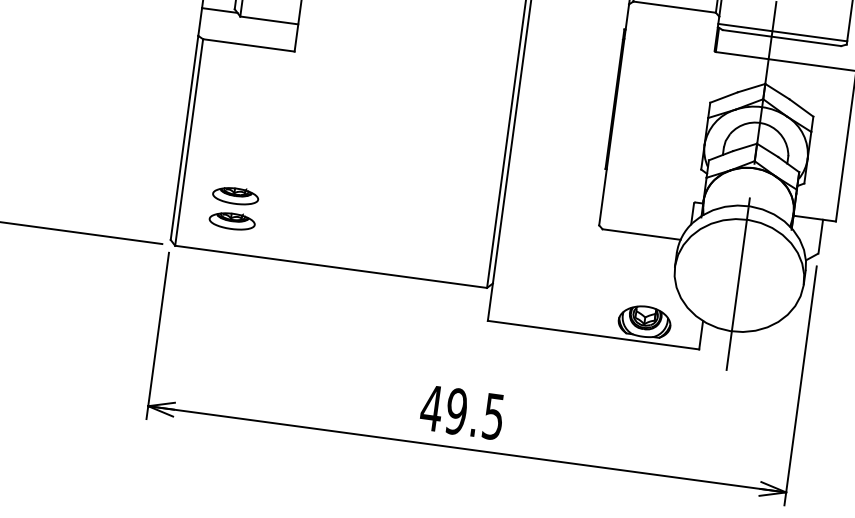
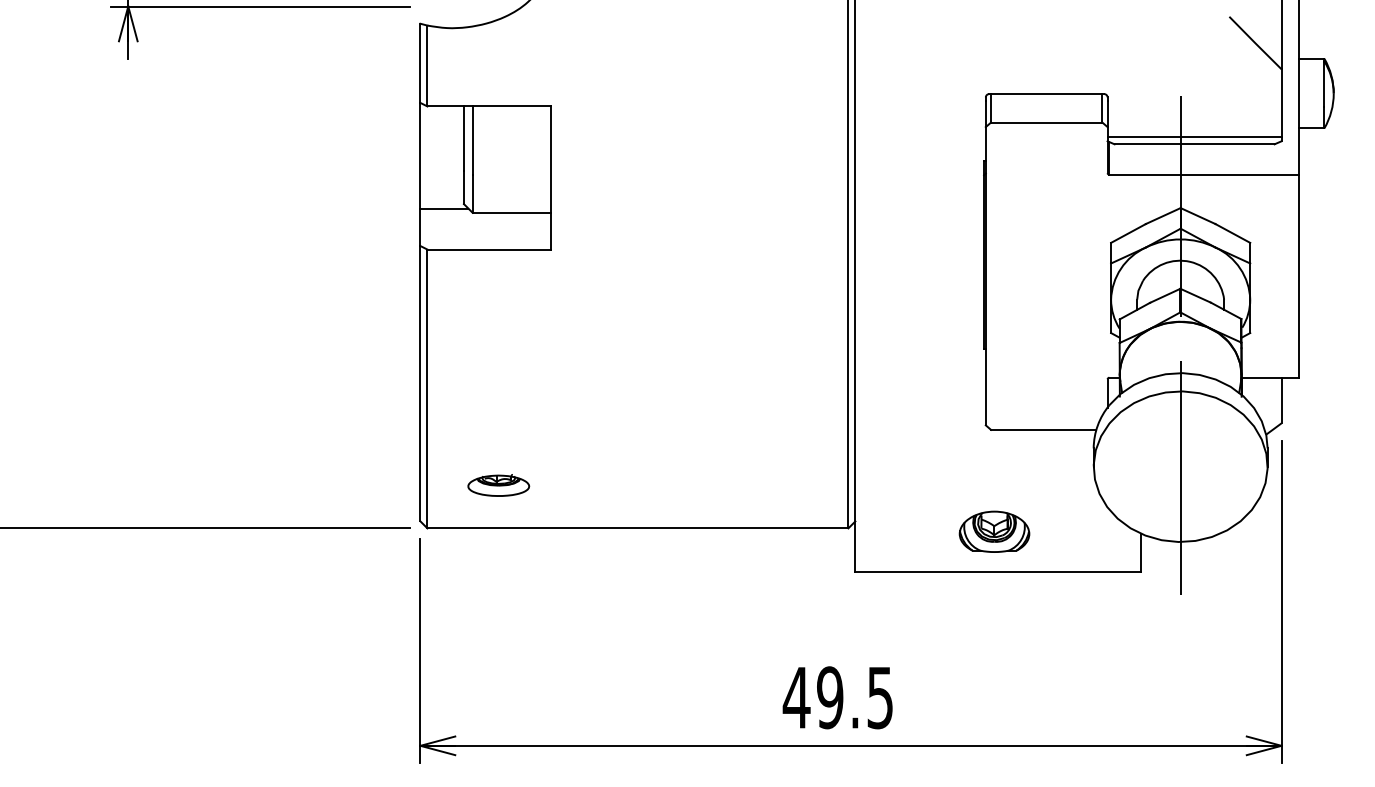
part: (235, 195) -> (498, 451), removed
part: (644, 321) -> (994, 531), moved

